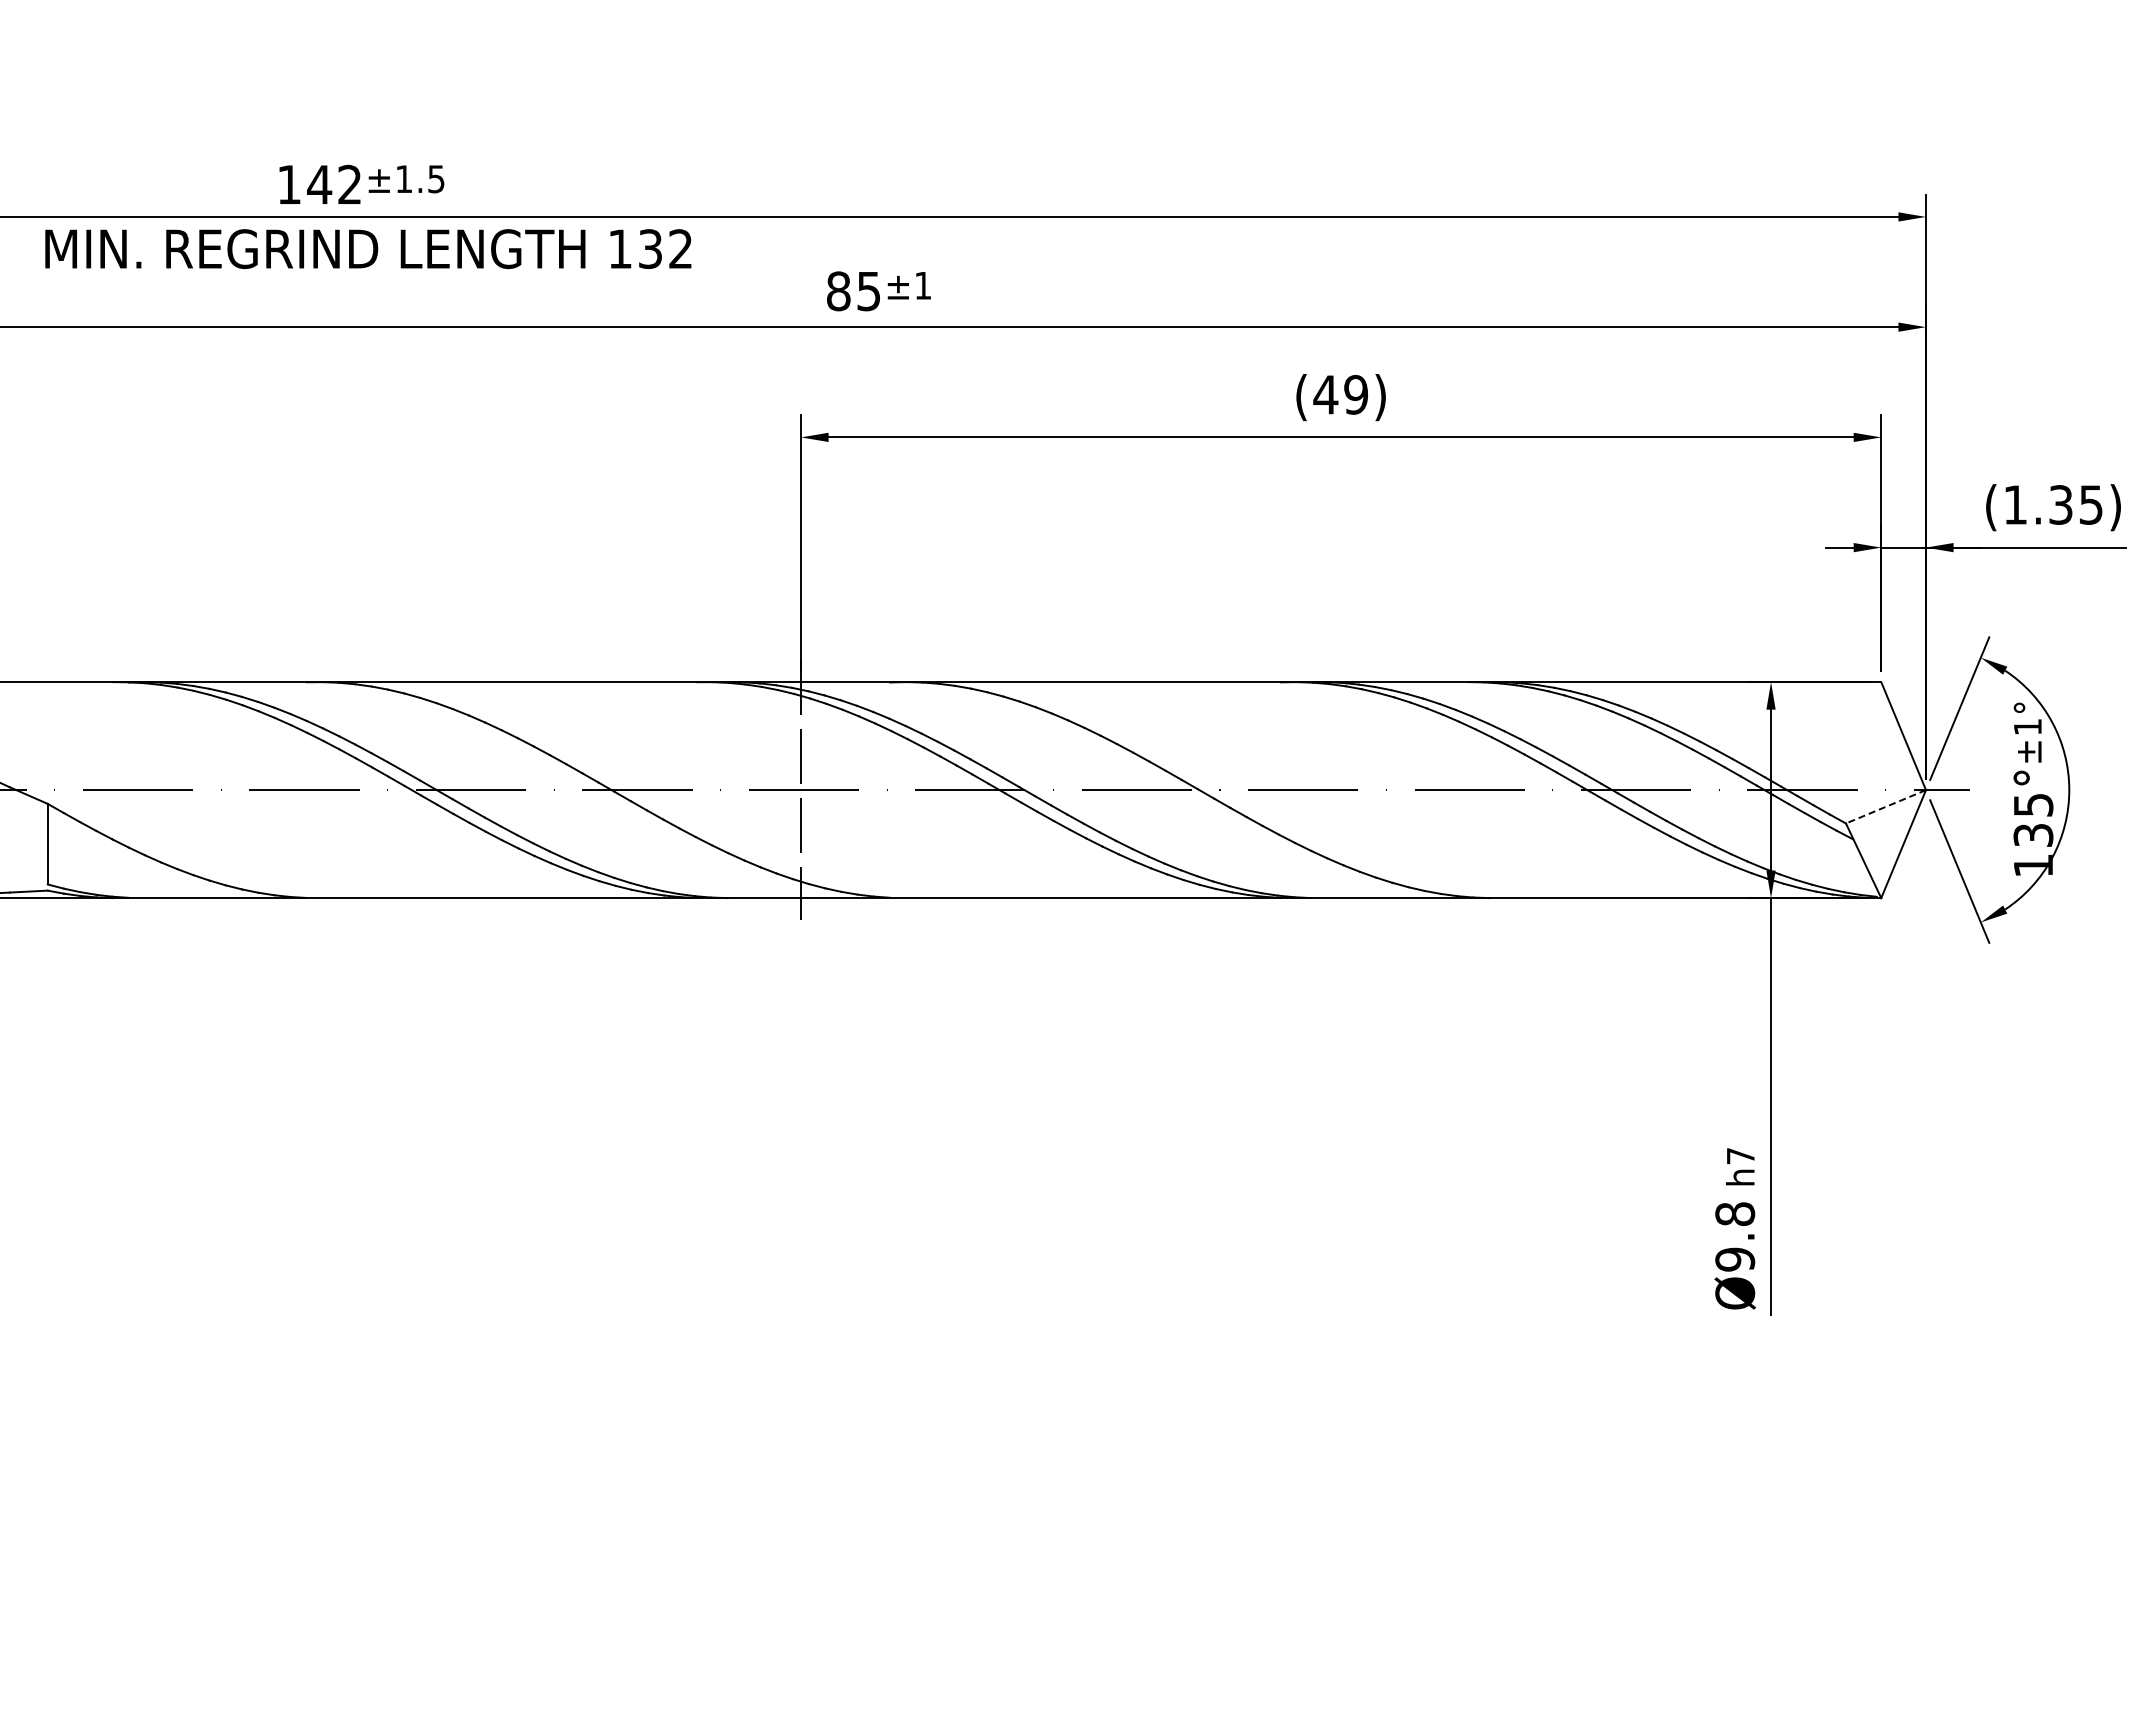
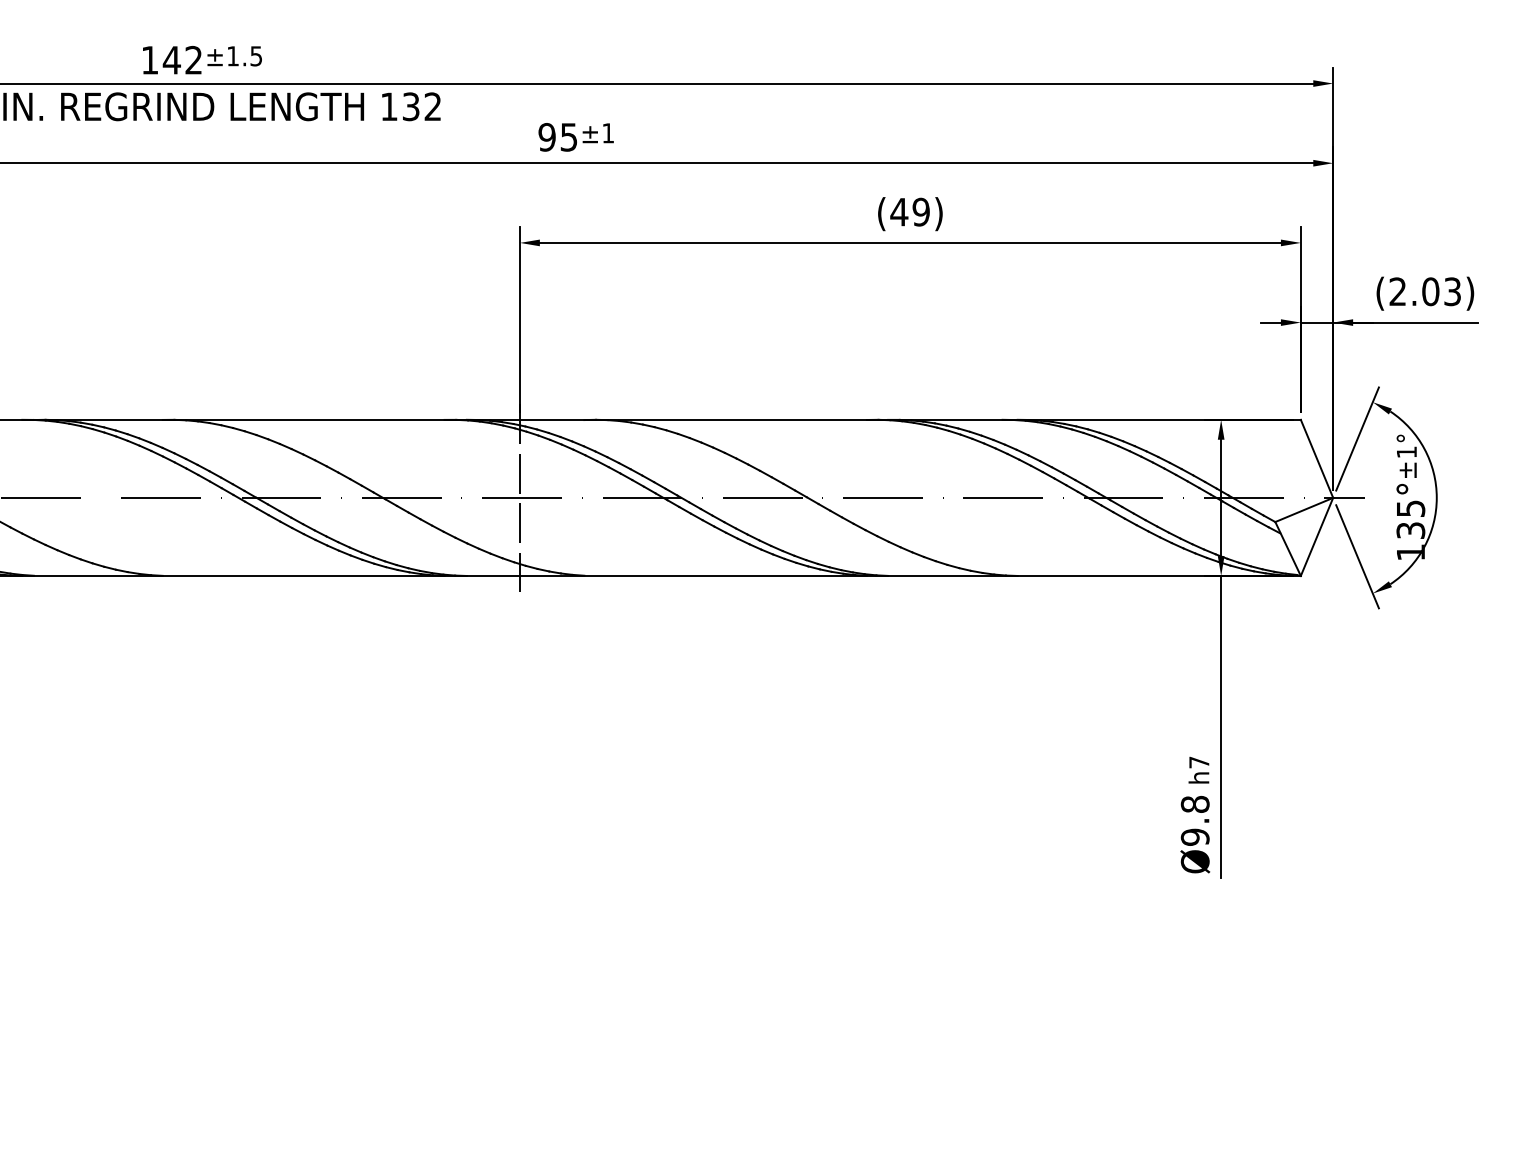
text: (838, 291) -> (547, 137), 85 -> 95
text: (2053, 504) -> (1425, 291), (1.35) -> (2.03)
line: (1885, 807) -> (1303, 510), dashed -> solid

